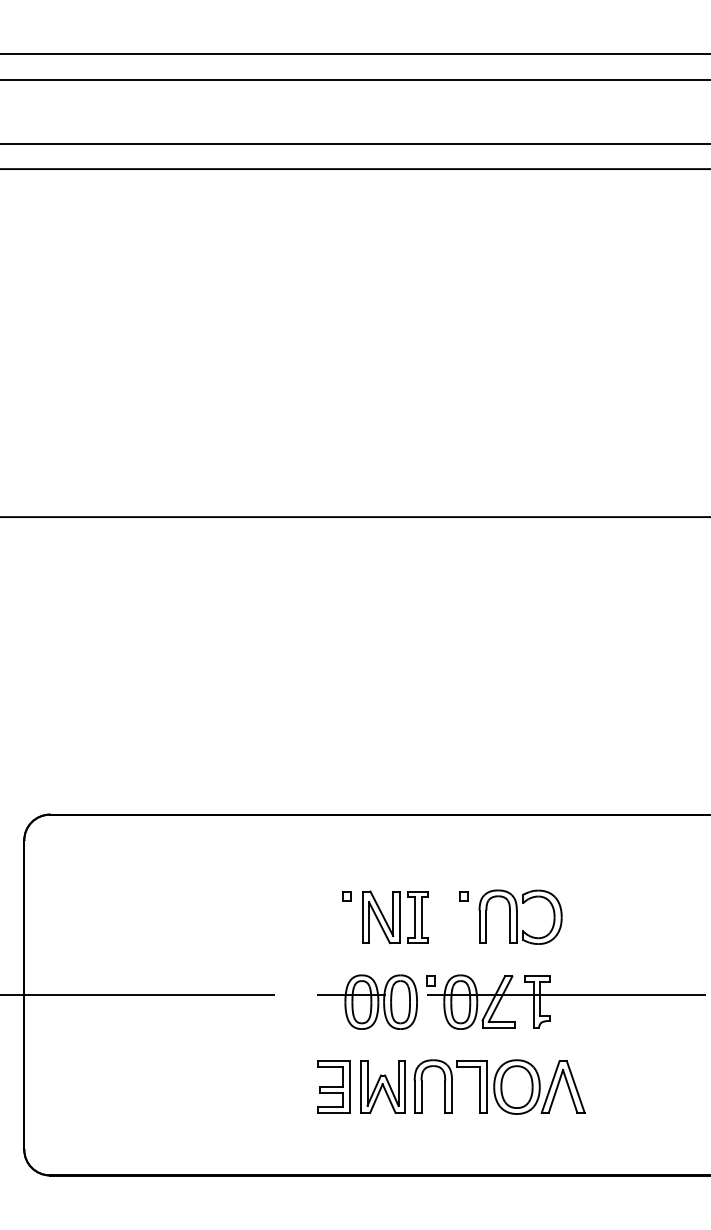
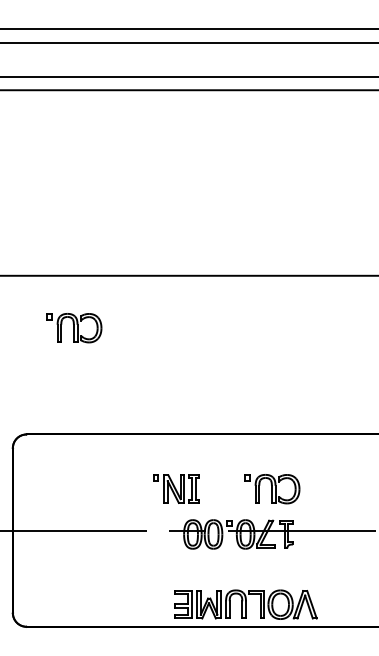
part: (139, 615) -> (74, 328), added
part: (385, 916) -> (176, 488), moved
part: (451, 1086) -> (245, 604), moved

